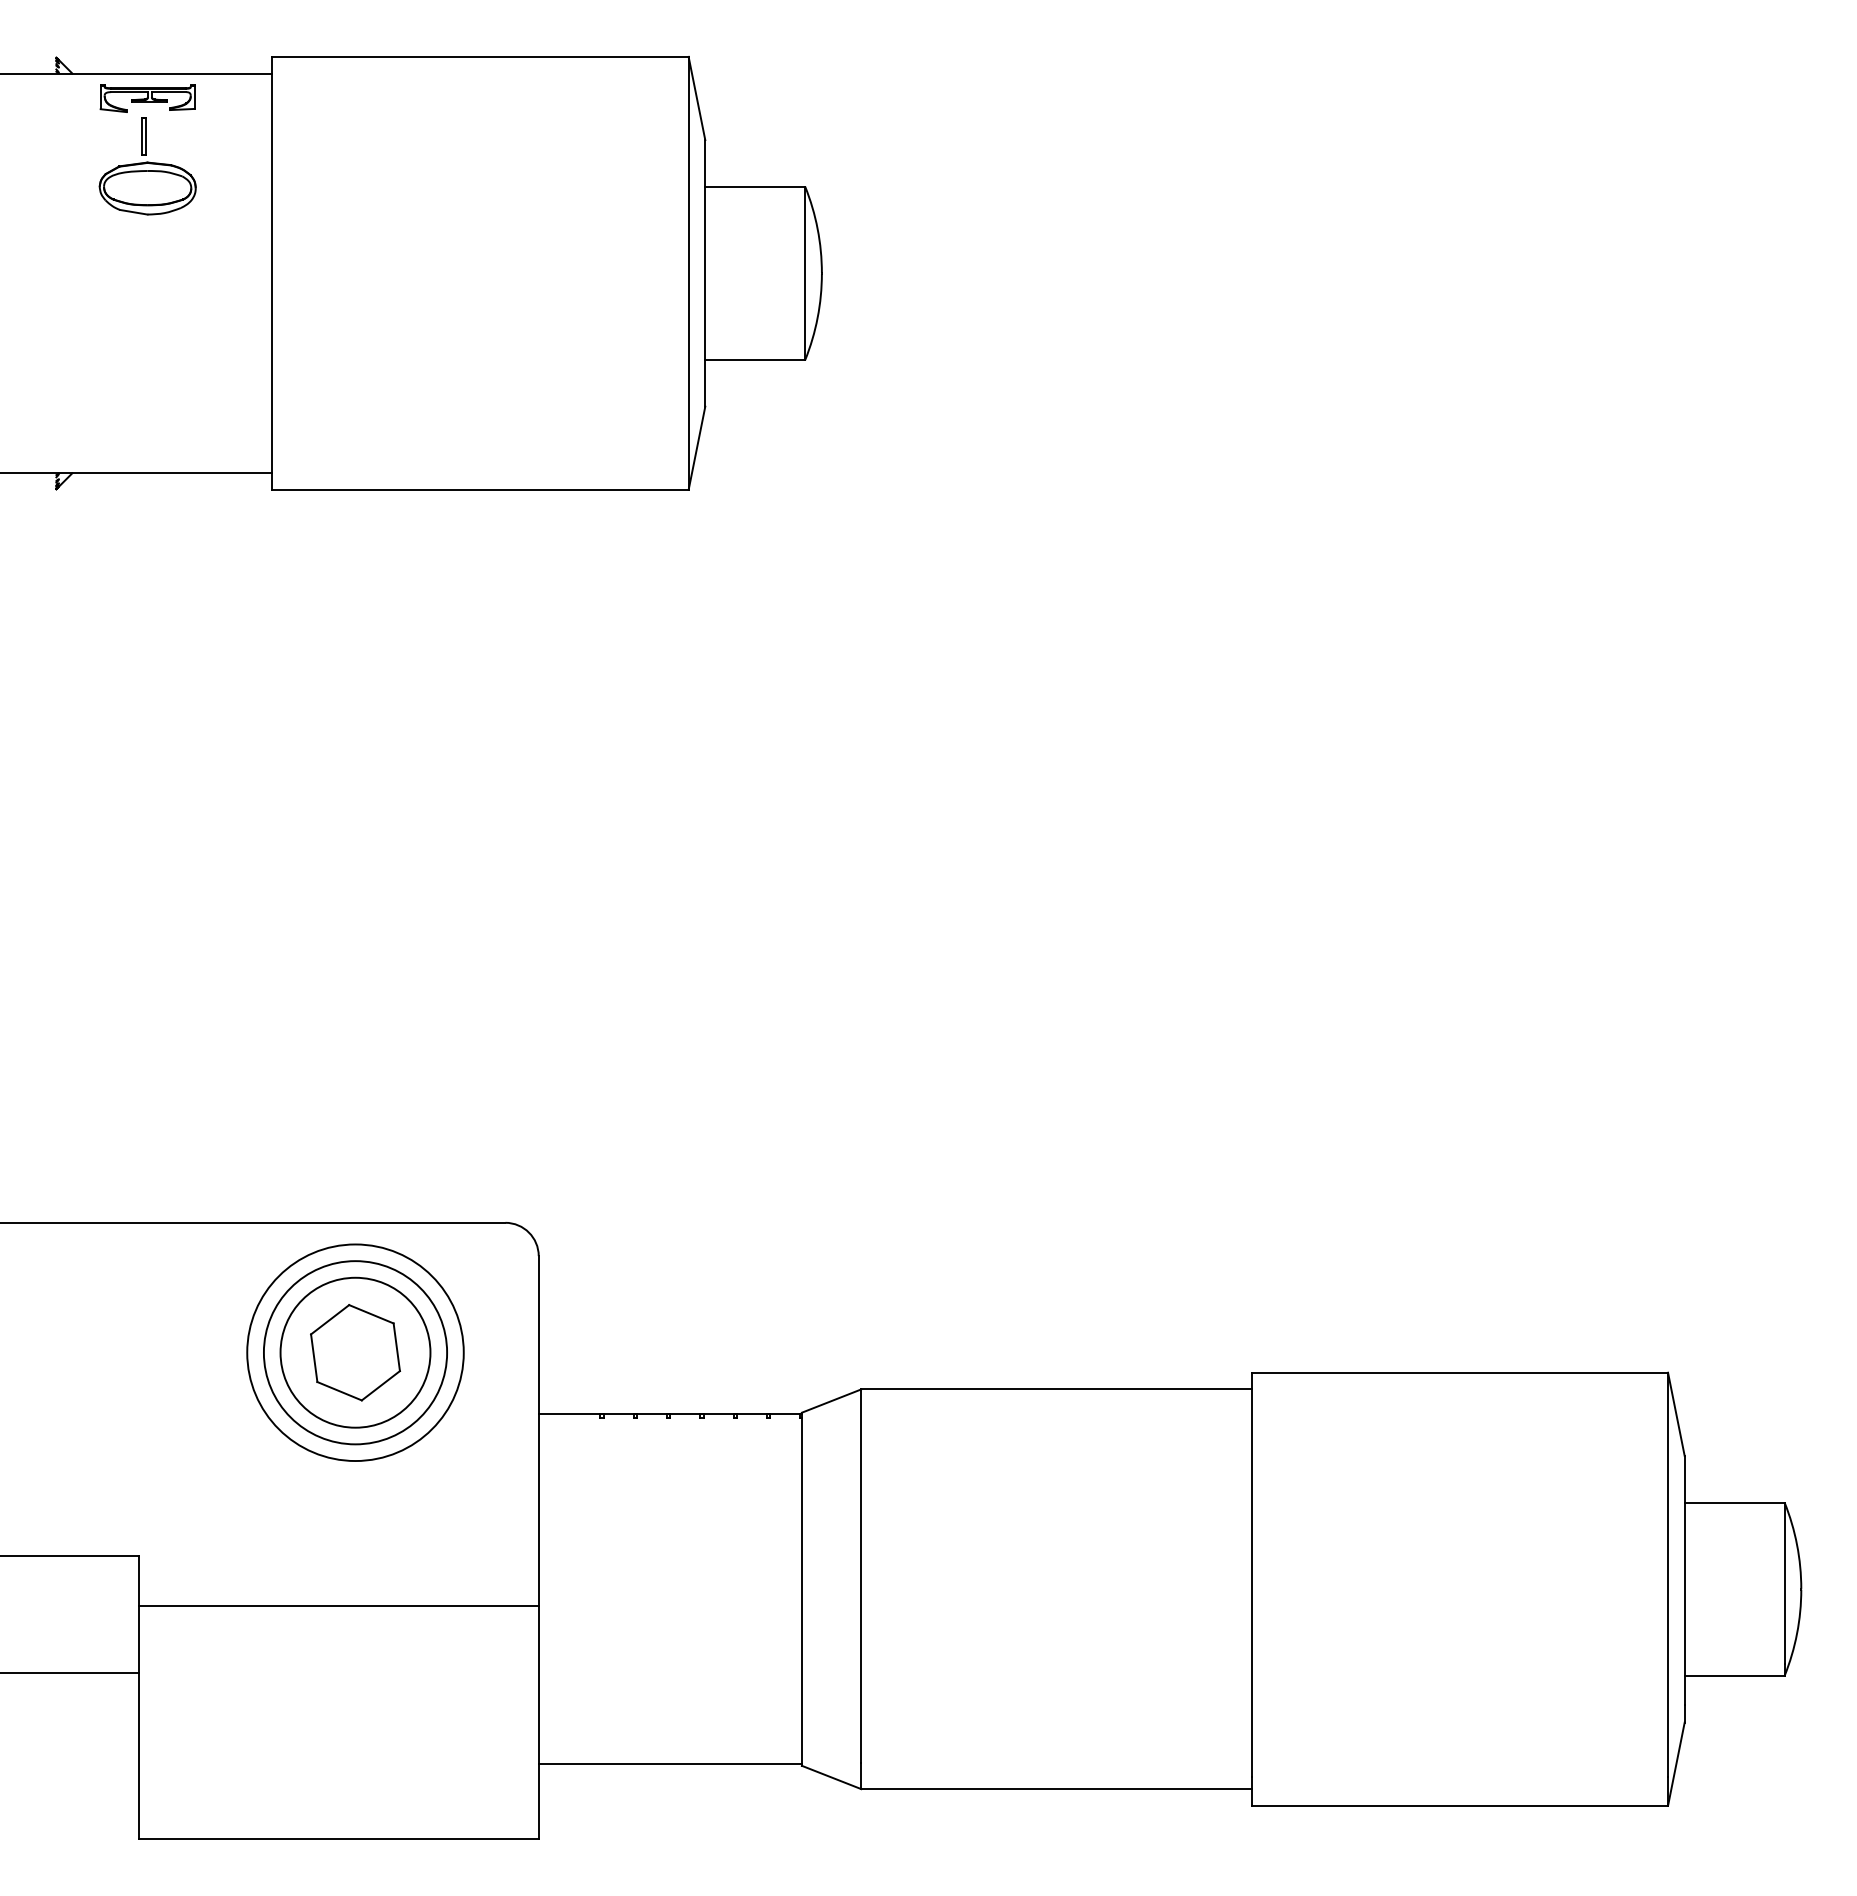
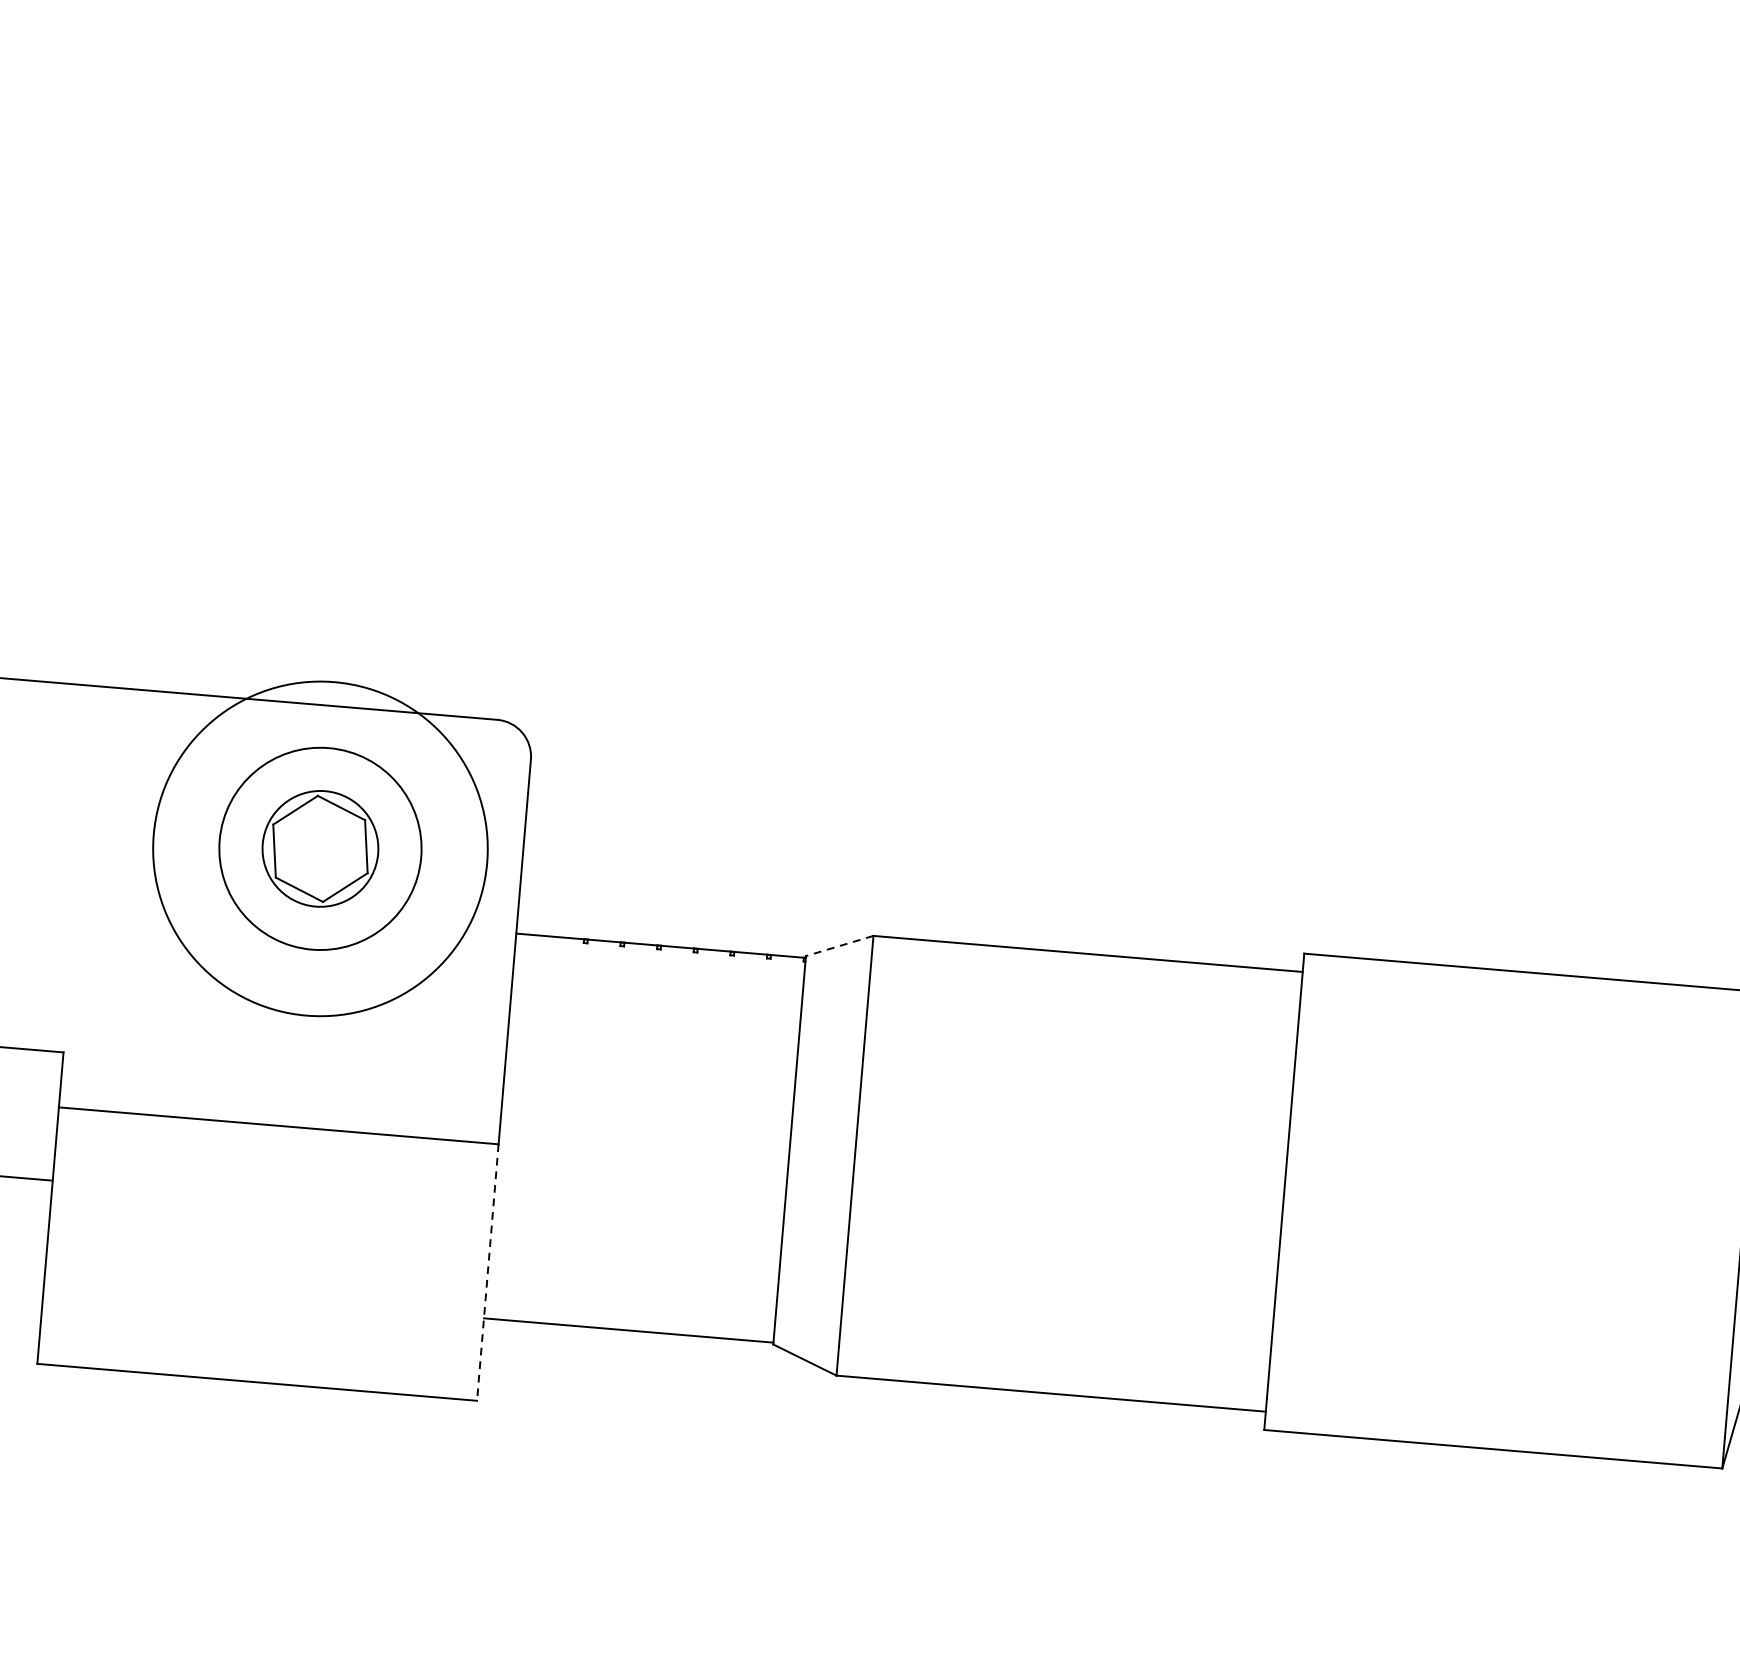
circle: (355, 1352) -> (320, 848), size x0.7
circle: (355, 1352) -> (320, 848), size x1.4
line: (831, 1401) -> (839, 946), solid -> dashed
line: (538, 1722) -> (487, 1272), solid -> dashed

